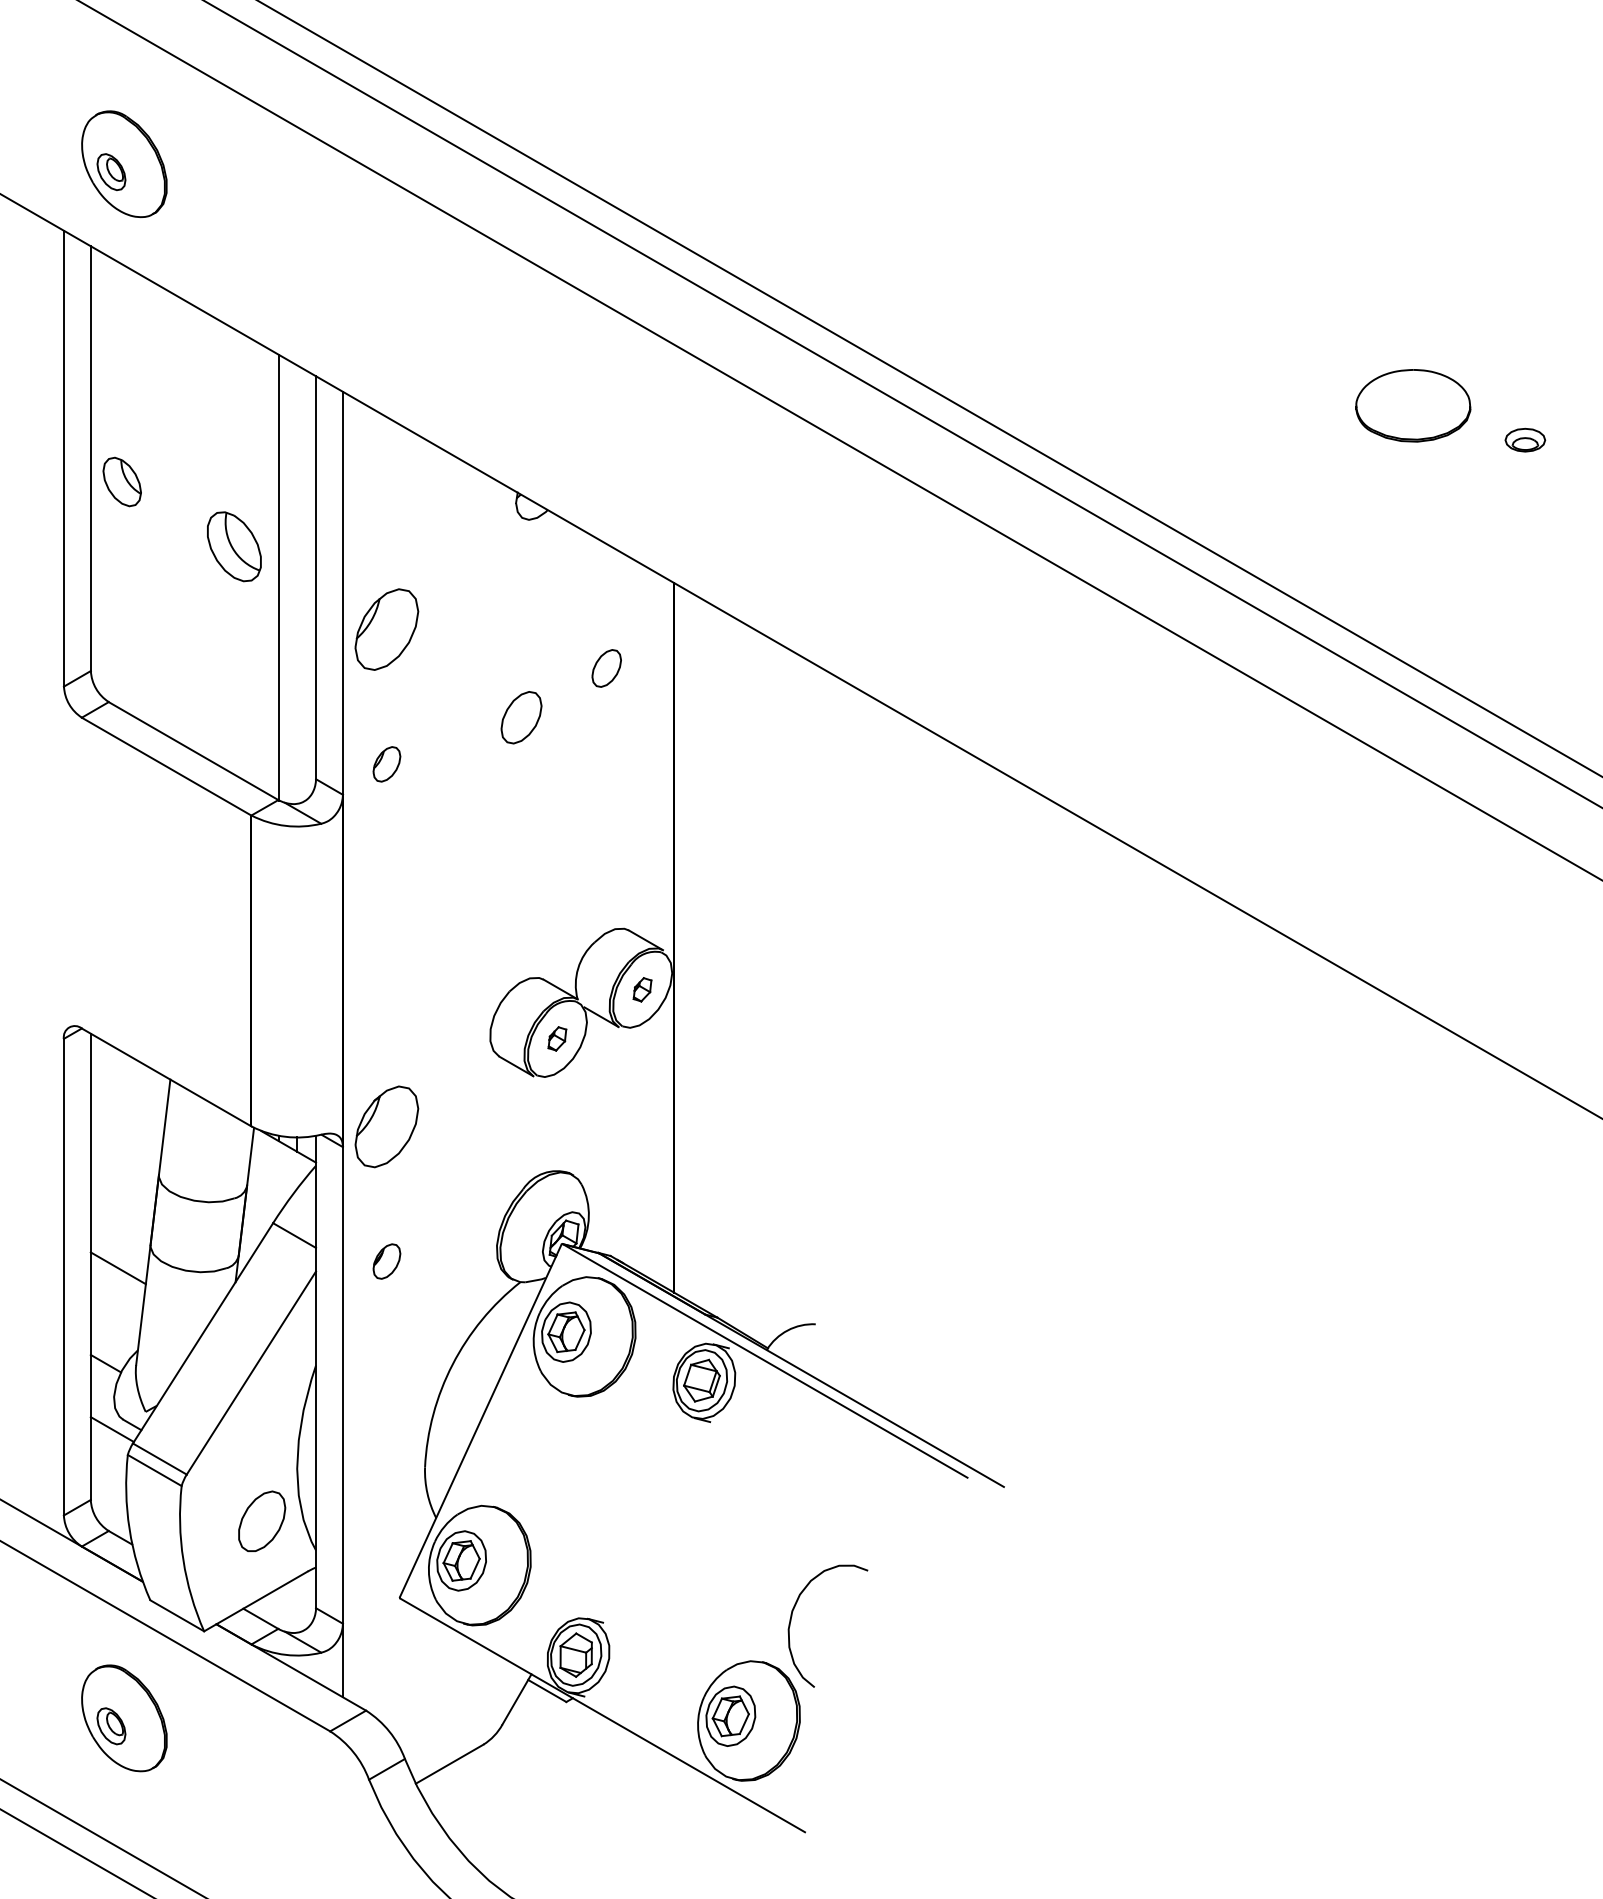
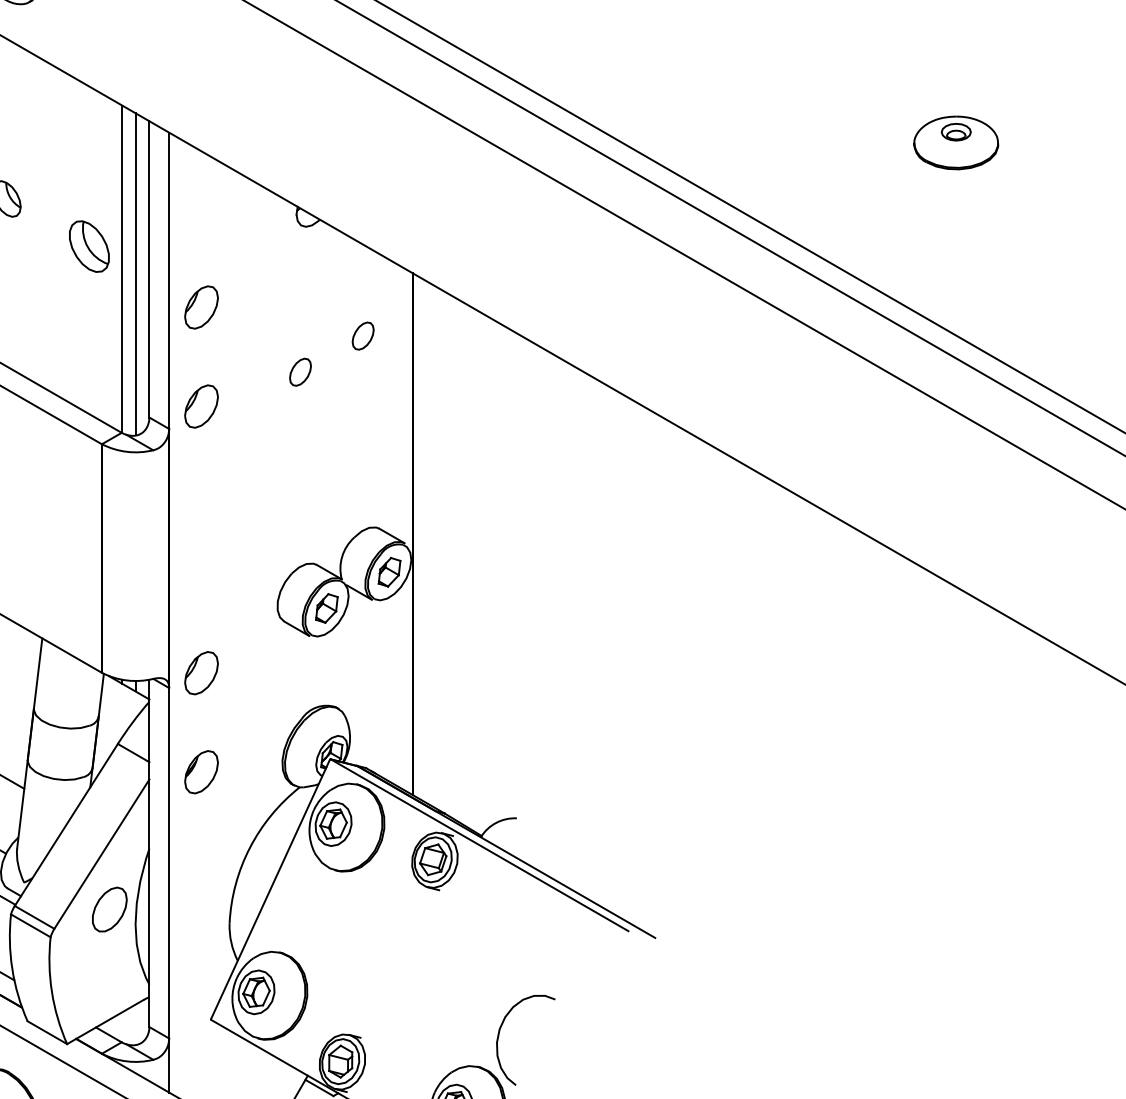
part: (1525, 439) -> (956, 131), moved
line: (297, 584) -> (135, 274), added
part: (386, 629) -> (201, 307), size x0.71
part: (521, 717) -> (300, 372), size x0.71
part: (386, 764) -> (201, 406), size x1.67
part: (642, 989) -> (389, 572), size x1.67
part: (557, 1038) -> (326, 608), size x1.67
part: (386, 1126) -> (201, 672), size x0.71
part: (386, 1261) -> (201, 772), size x1.67
part: (262, 1521) -> (110, 909), moved

